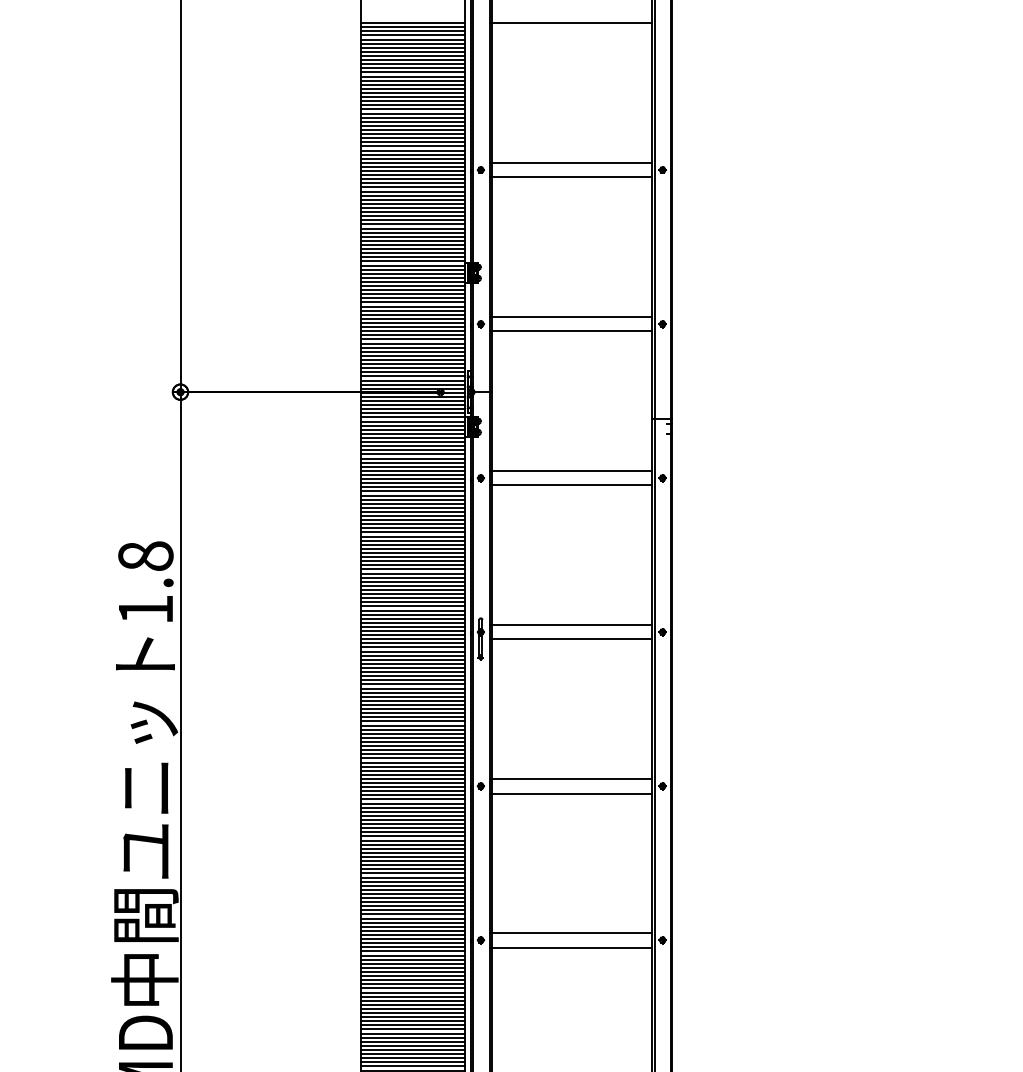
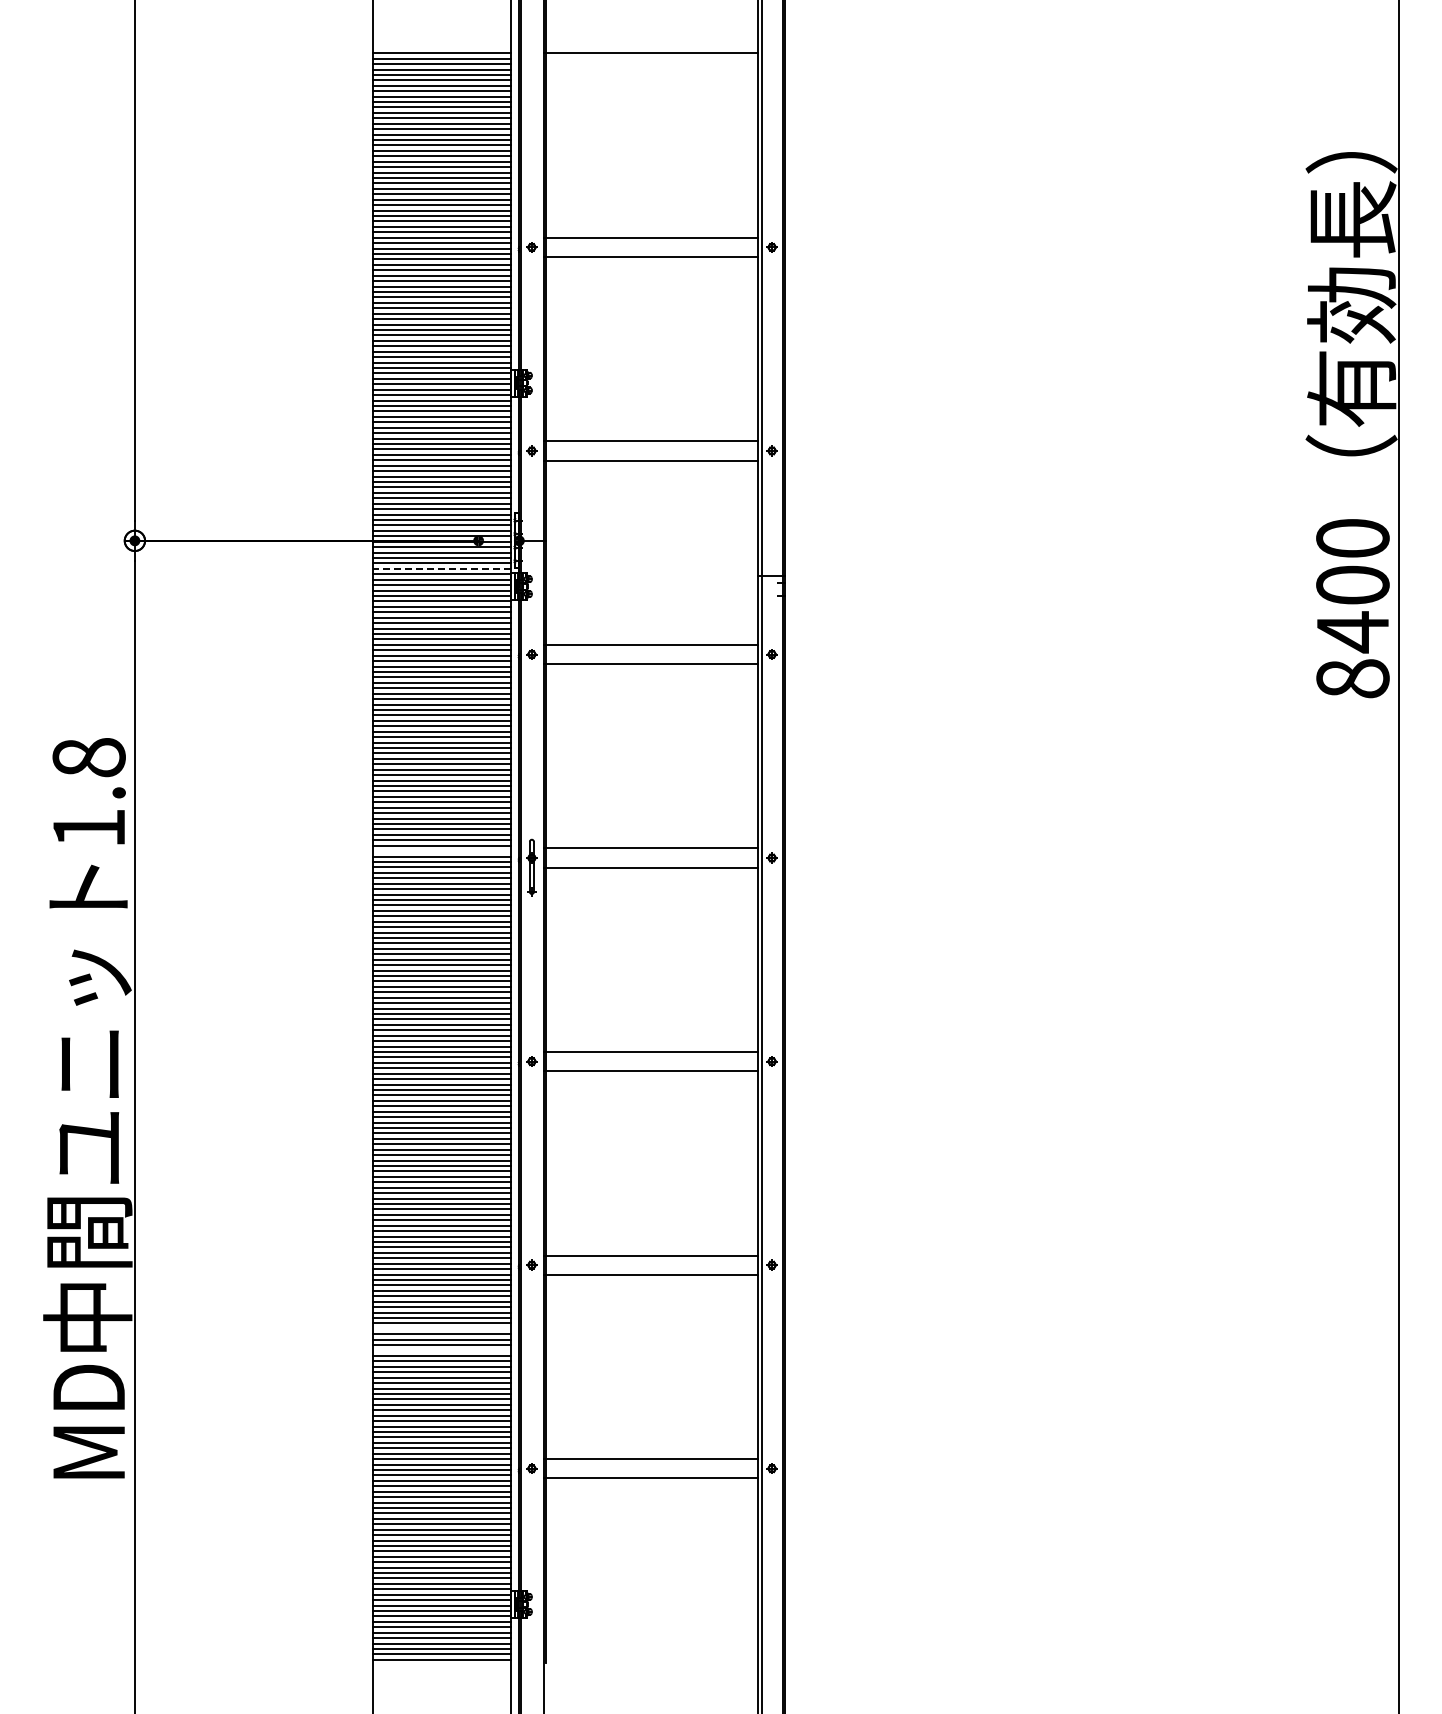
line: (412, 413) -> (441, 568), solid -> dashed
line: (412, 627) -> (441, 851), removed
line: (412, 988) -> (441, 1328), removed
line: (412, 1004) -> (441, 1350), removed

